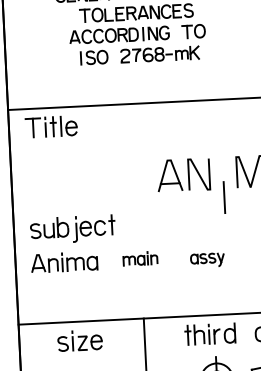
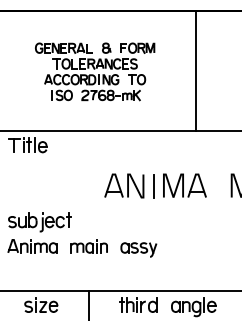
line: (224, 198) -> (153, 186), moved
part: (139, 258) -> (88, 246), size x1.43
part: (207, 259) -> (138, 249), size x1.43

